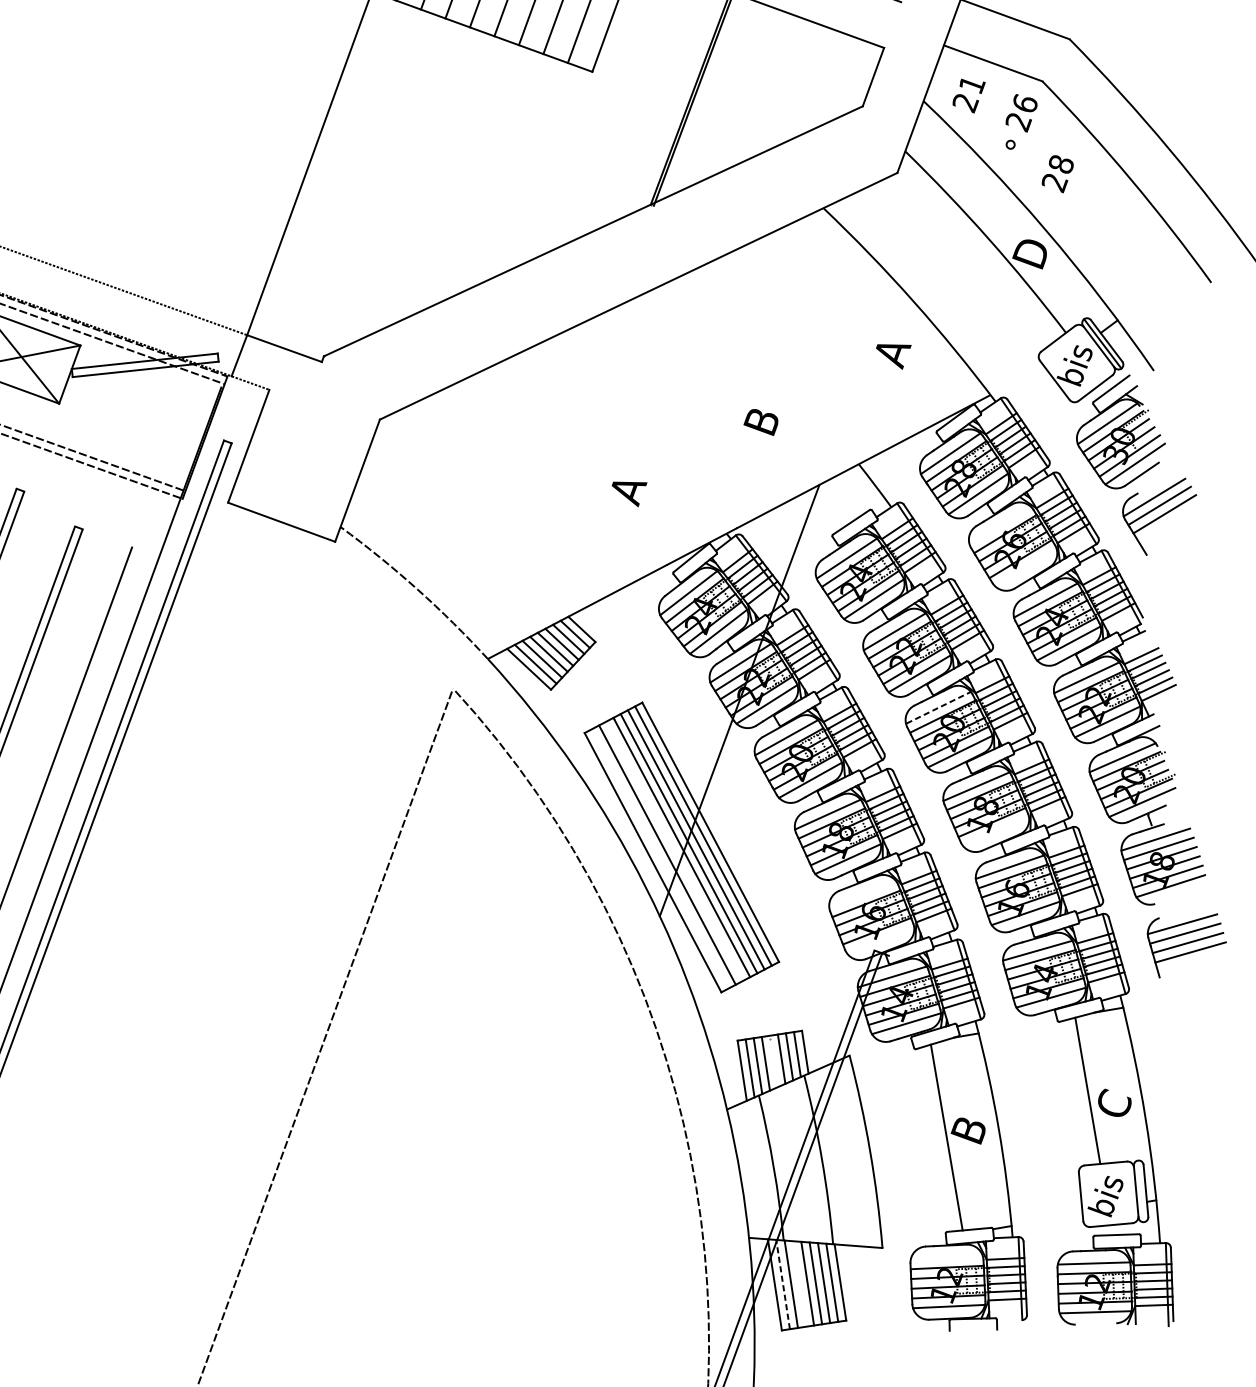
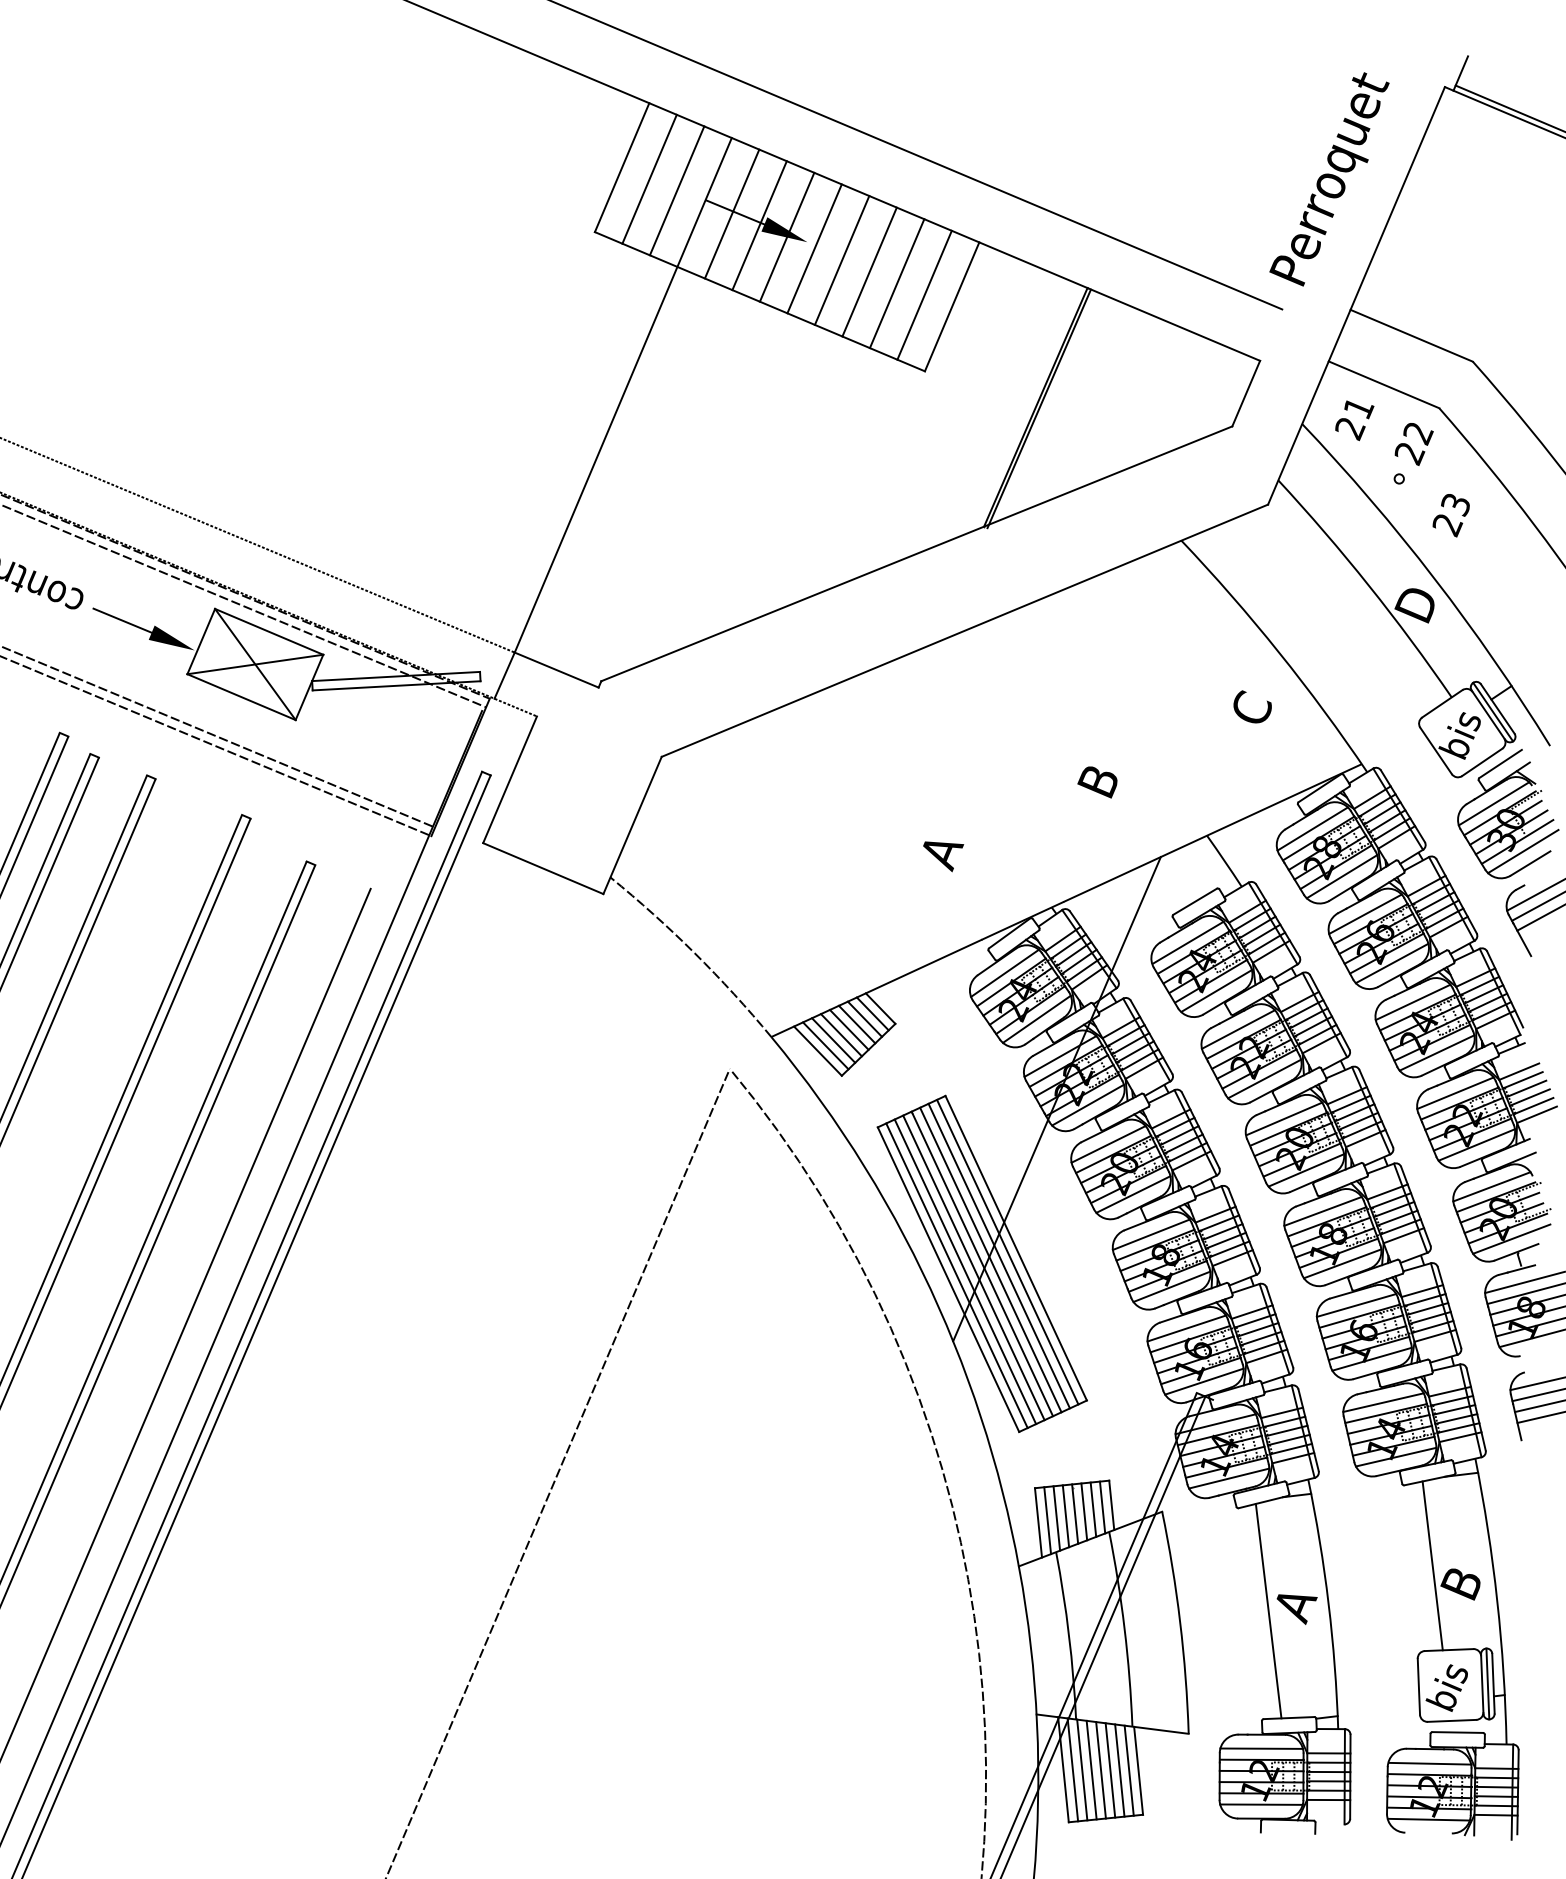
text: (1025, 104) -> (1418, 433), 26 -> 22
text: (1060, 164) -> (1455, 504), 28 -> 23
text: (893, 353) -> (1253, 710), A -> C
line: (1000, 525) -> (1365, 913), added
line: (1025, 567) -> (1391, 963), added
line: (939, 707) -> (1285, 1118), dashed -> solid
line: (995, 831) -> (1342, 1263), added
line: (674, 851) -> (973, 1267), added
line: (659, 858) -> (956, 1275), added
line: (862, 894) -> (1186, 1328), added
line: (880, 940) -> (1204, 1381), added
line: (774, 1060) -> (1075, 1513), added
text: (1113, 1104) -> (1461, 1582), C -> B
text: (970, 1133) -> (1295, 1607), B -> A
line: (1140, 1190) -> (1487, 1683), added
line: (946, 1257) -> (1261, 1748), added
line: (799, 1283) -> (1091, 1769), added
line: (782, 1284) -> (1072, 1769), dashed -> solid

